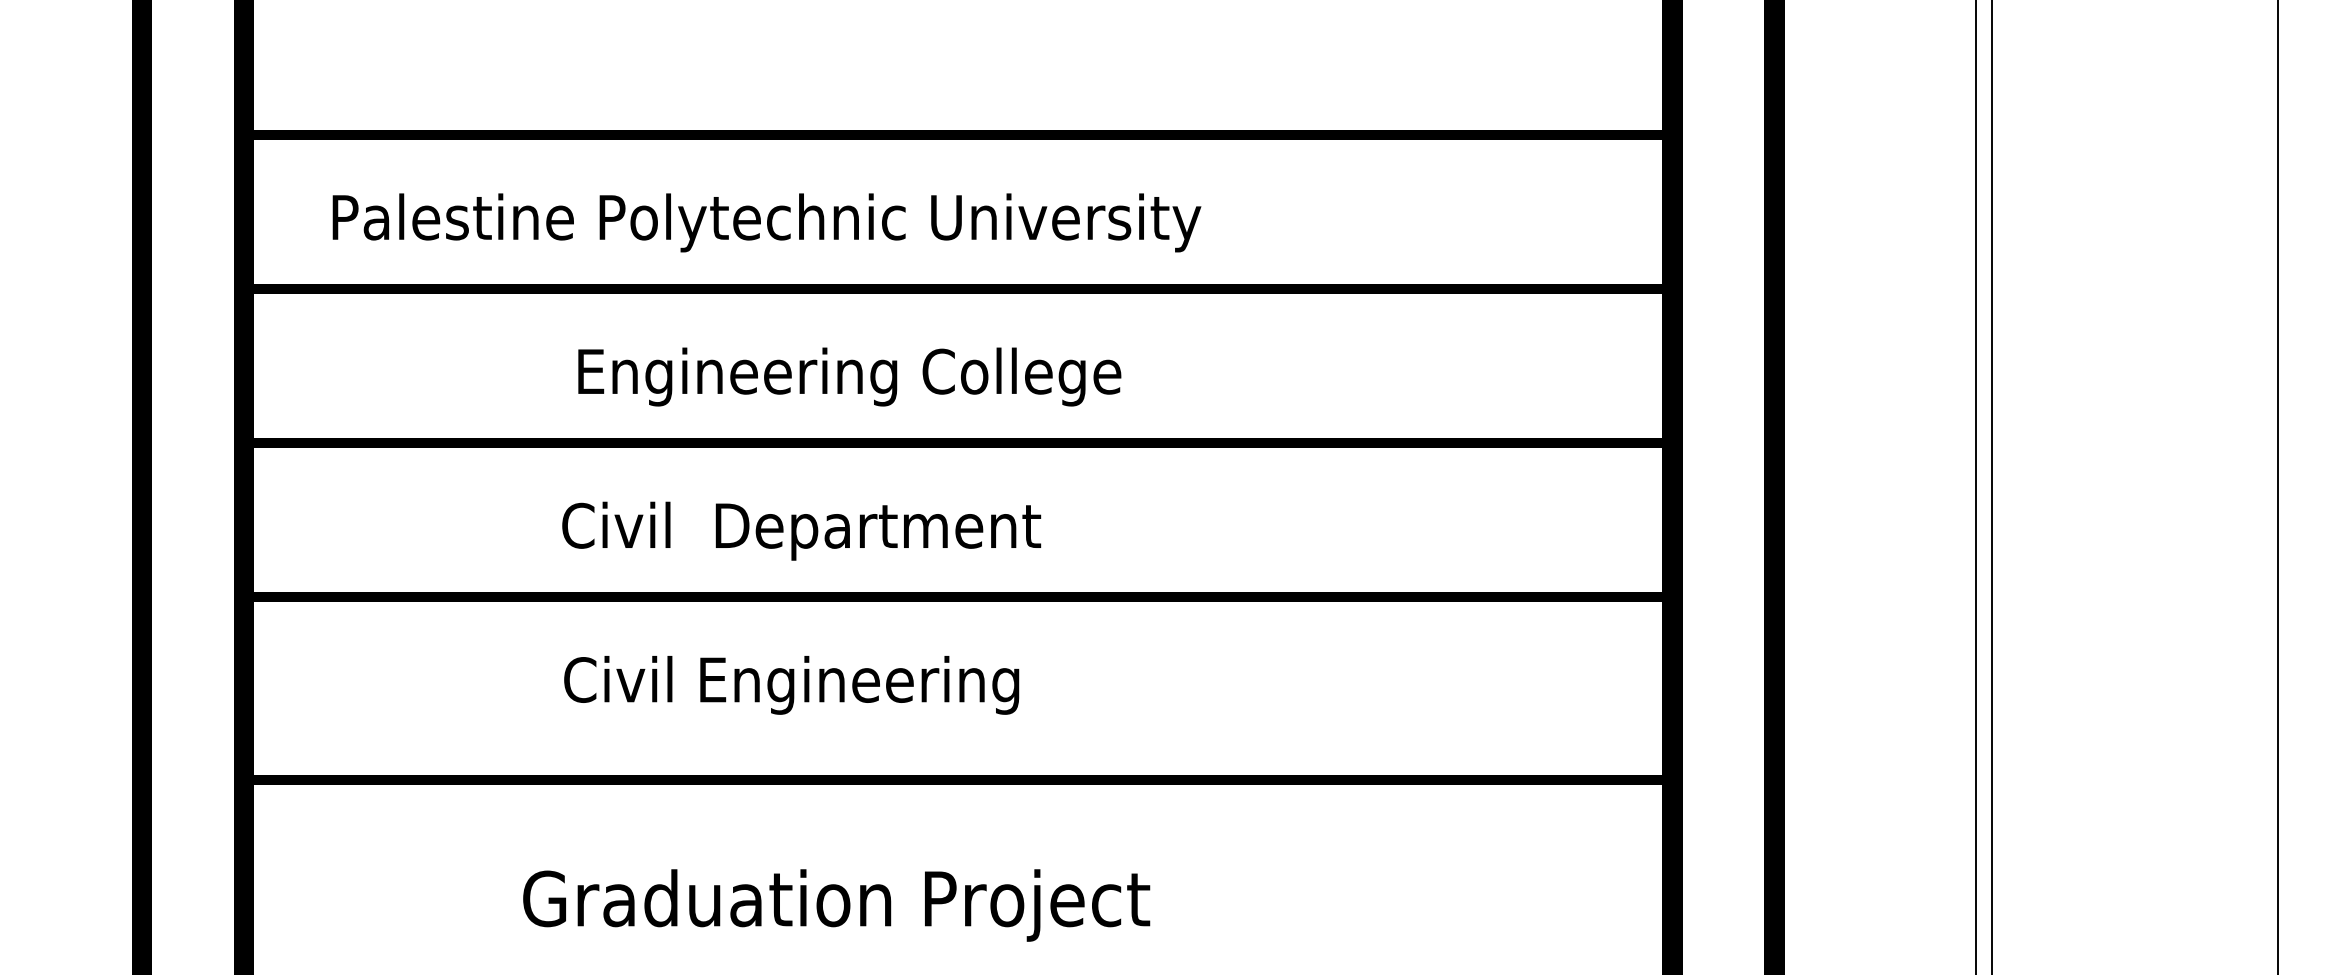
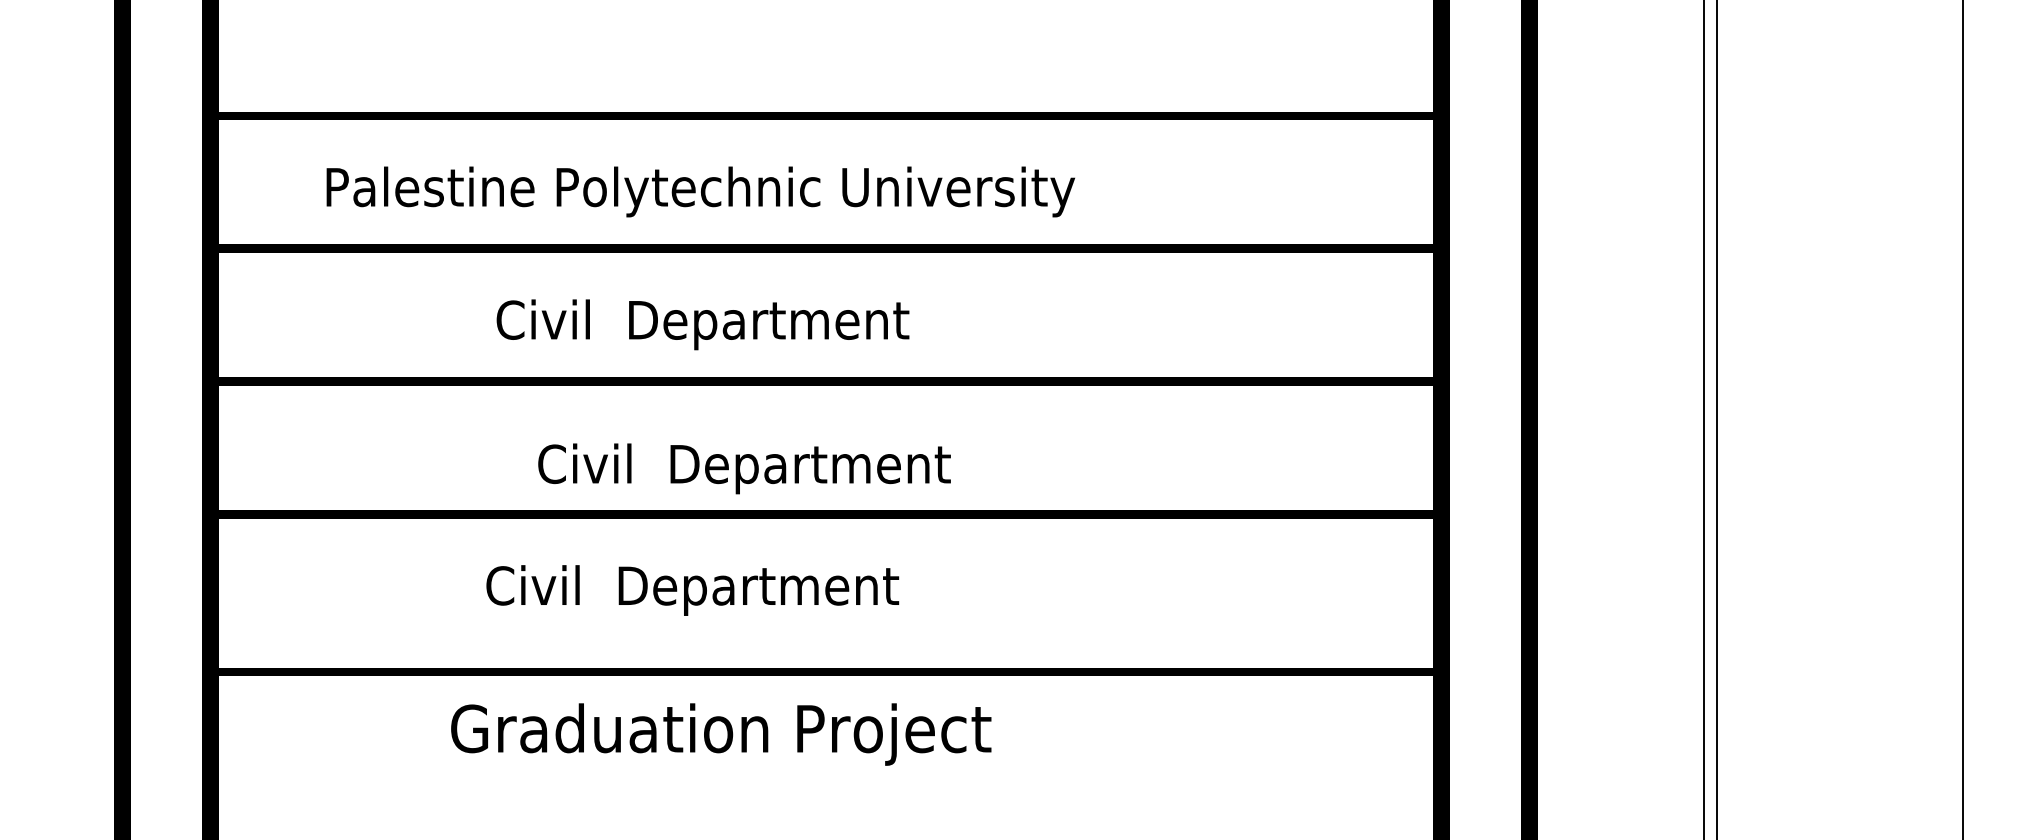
text: (766, 222) -> (700, 191), moved
text: (848, 376) -> (731, 324), Engineering College -> Civil  Department
text: (801, 530) -> (744, 468), moved
text: (871, 684) -> (751, 589), Civil Engineering -> Civil  Department
text: (836, 905) -> (721, 734), moved

